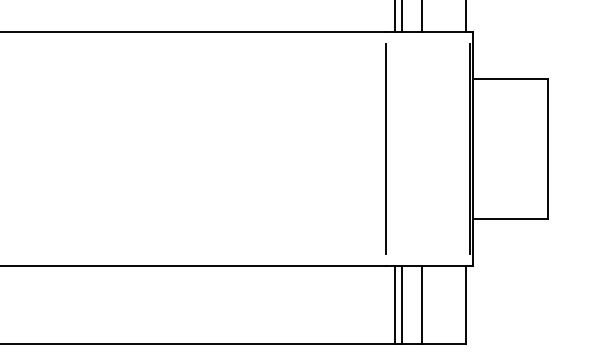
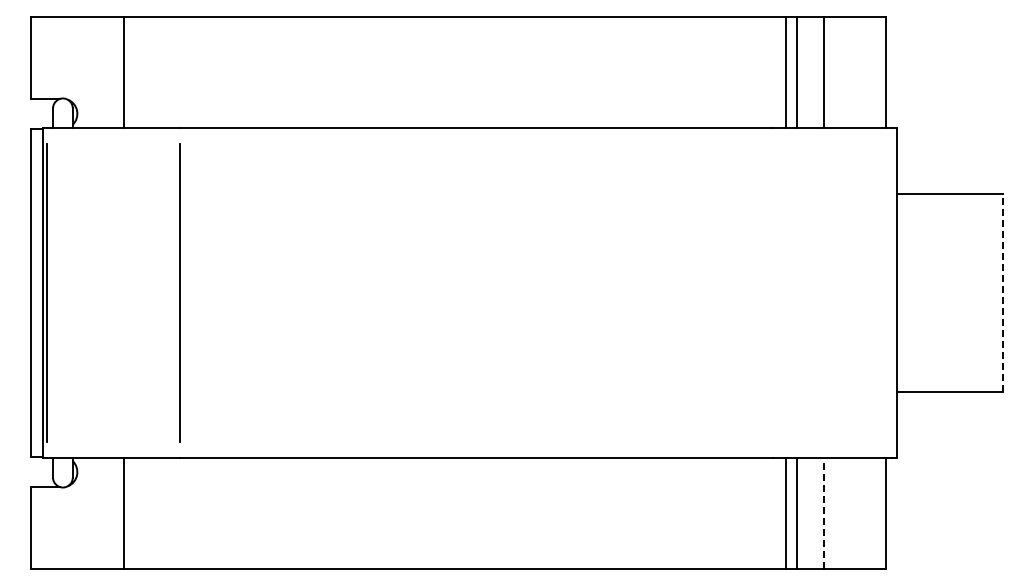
line: (385, 148) -> (772, 292), removed
line: (469, 148) -> (891, 292), removed
line: (548, 149) -> (1002, 293), solid -> dashed
line: (421, 304) -> (823, 513), solid -> dashed

